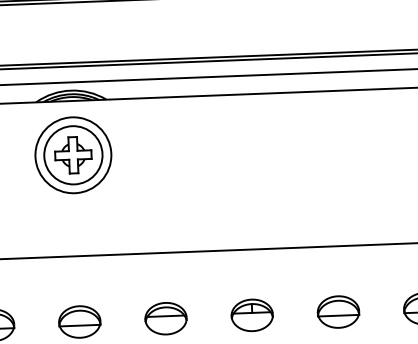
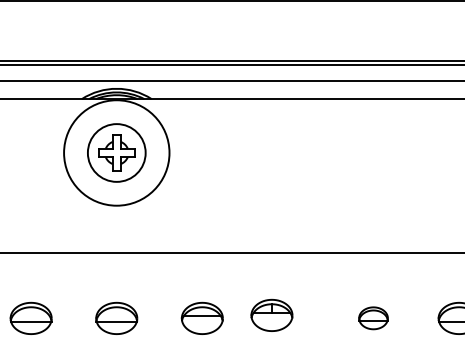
circle: (73, 154) -> (116, 152), size x1.4
part: (338, 311) -> (373, 317), size x0.7
part: (251, 314) -> (271, 314), moved

